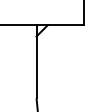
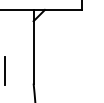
line: (8, 85) -> (5, 70), added

